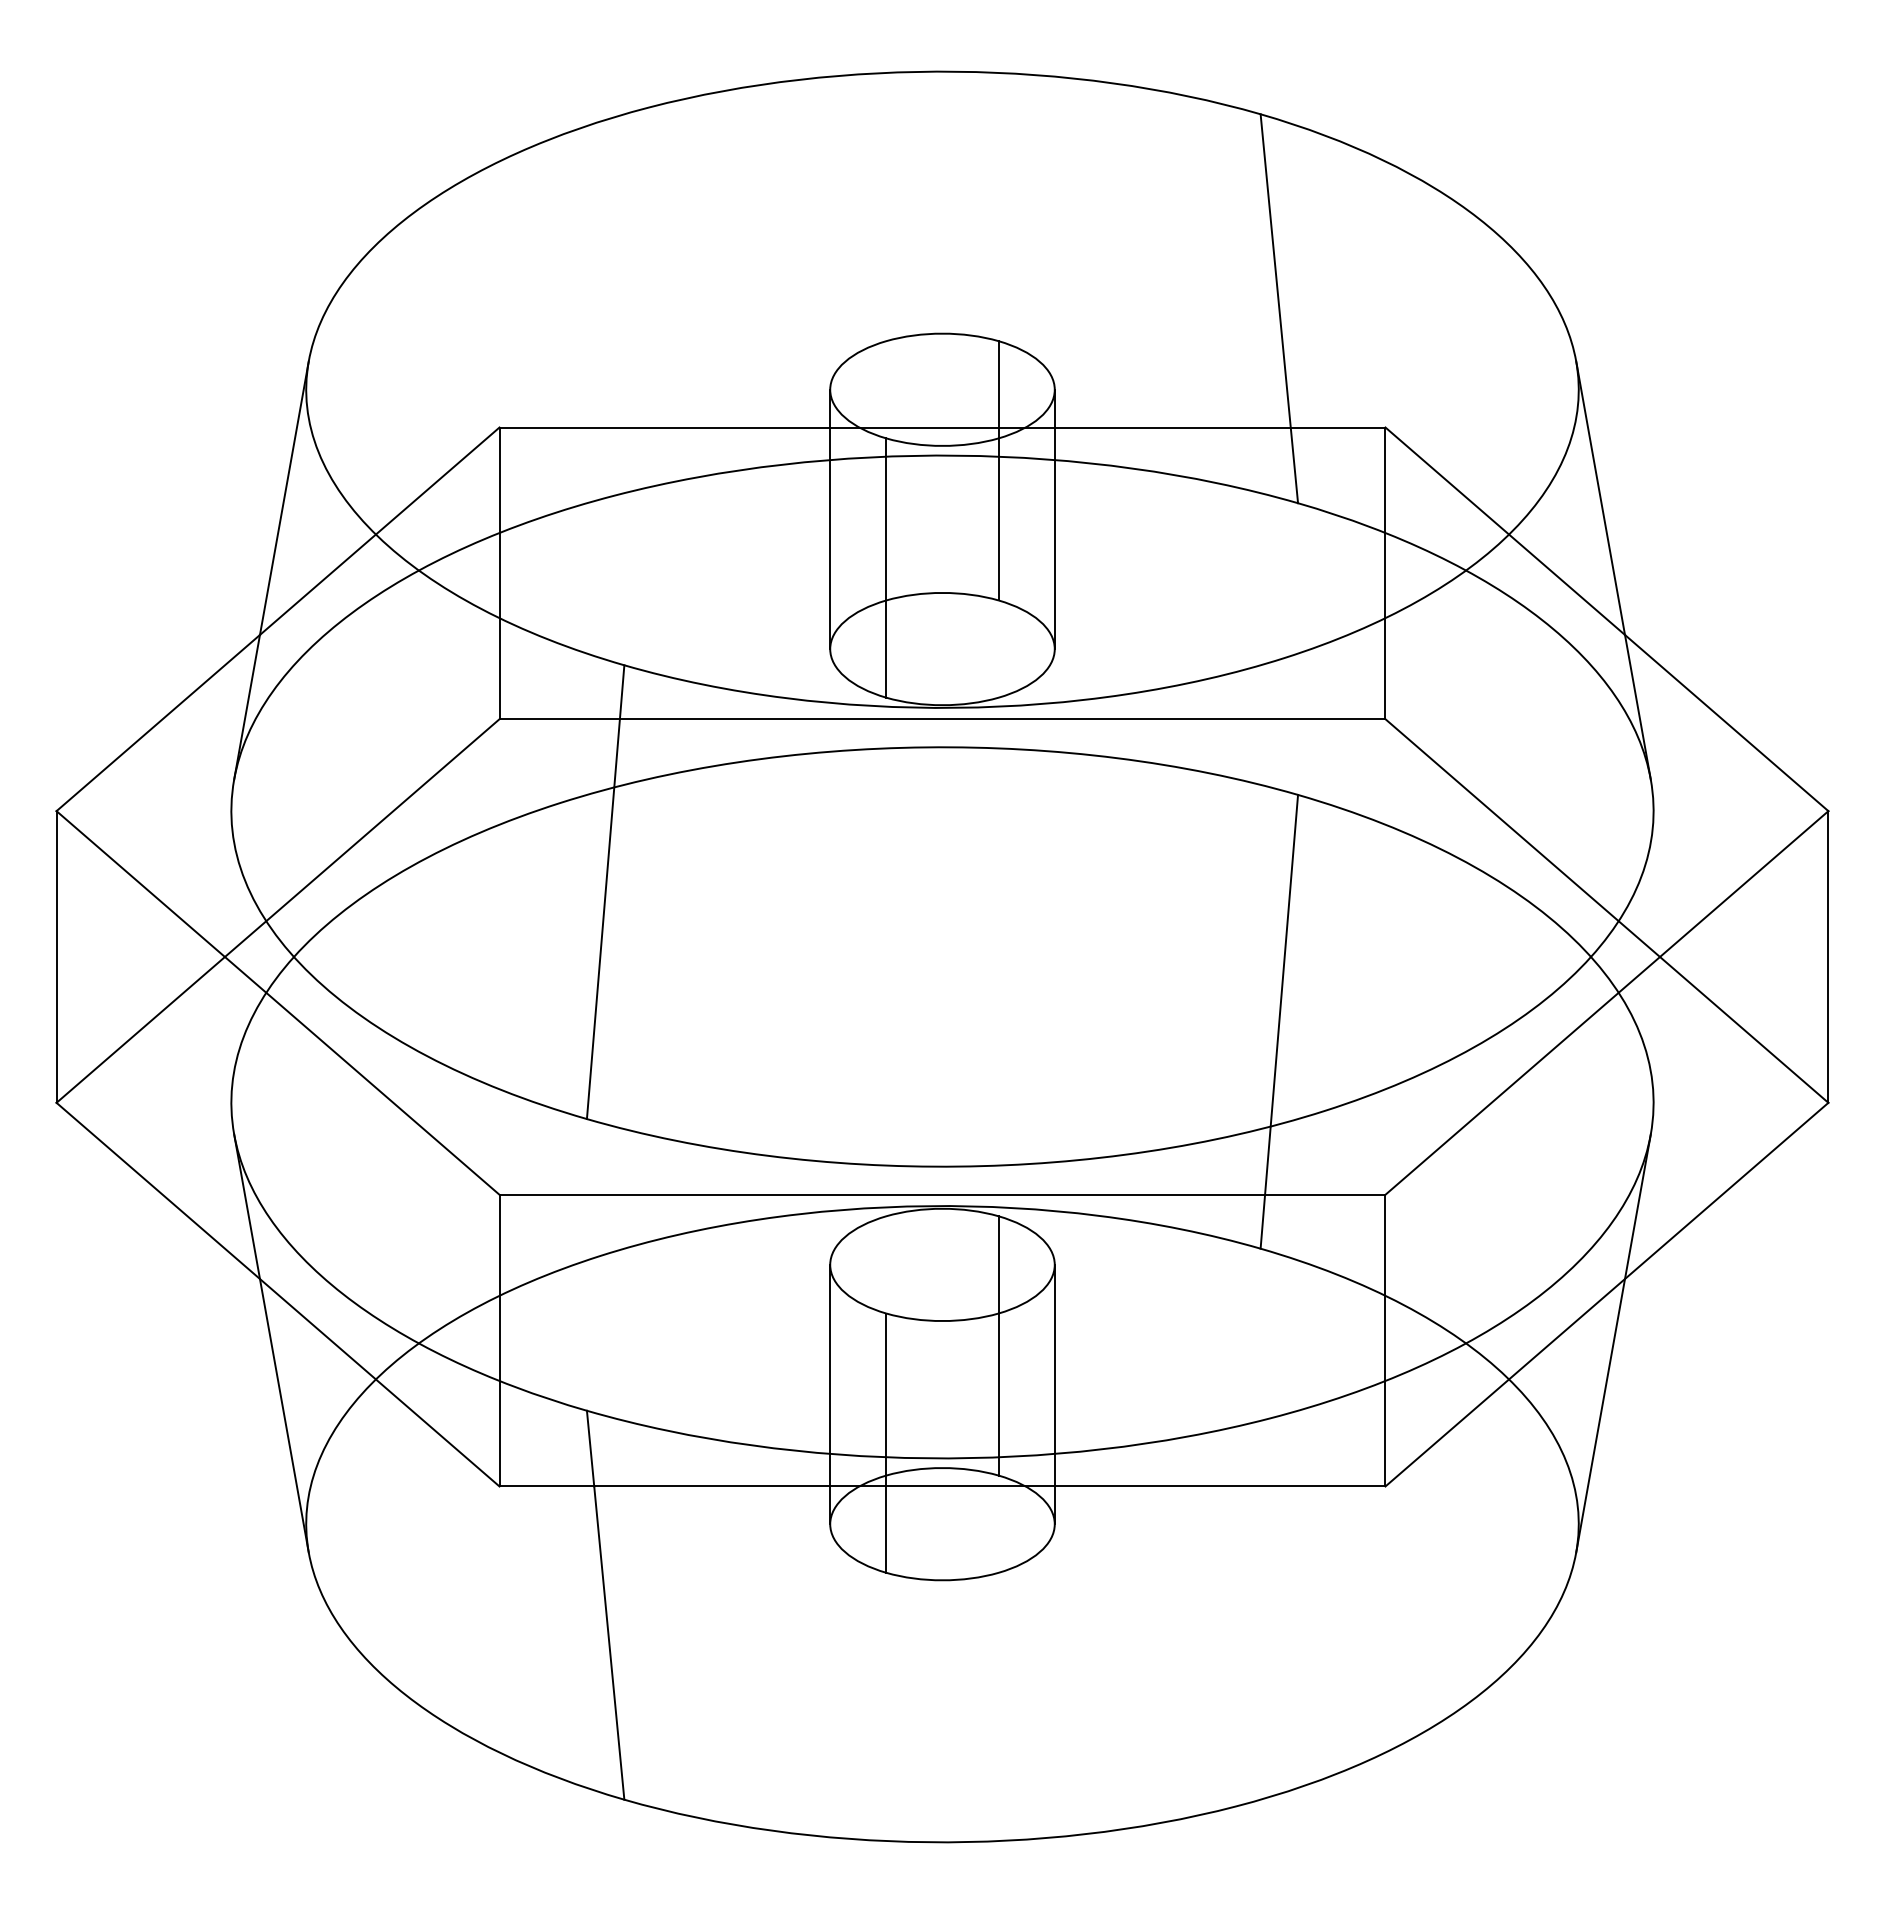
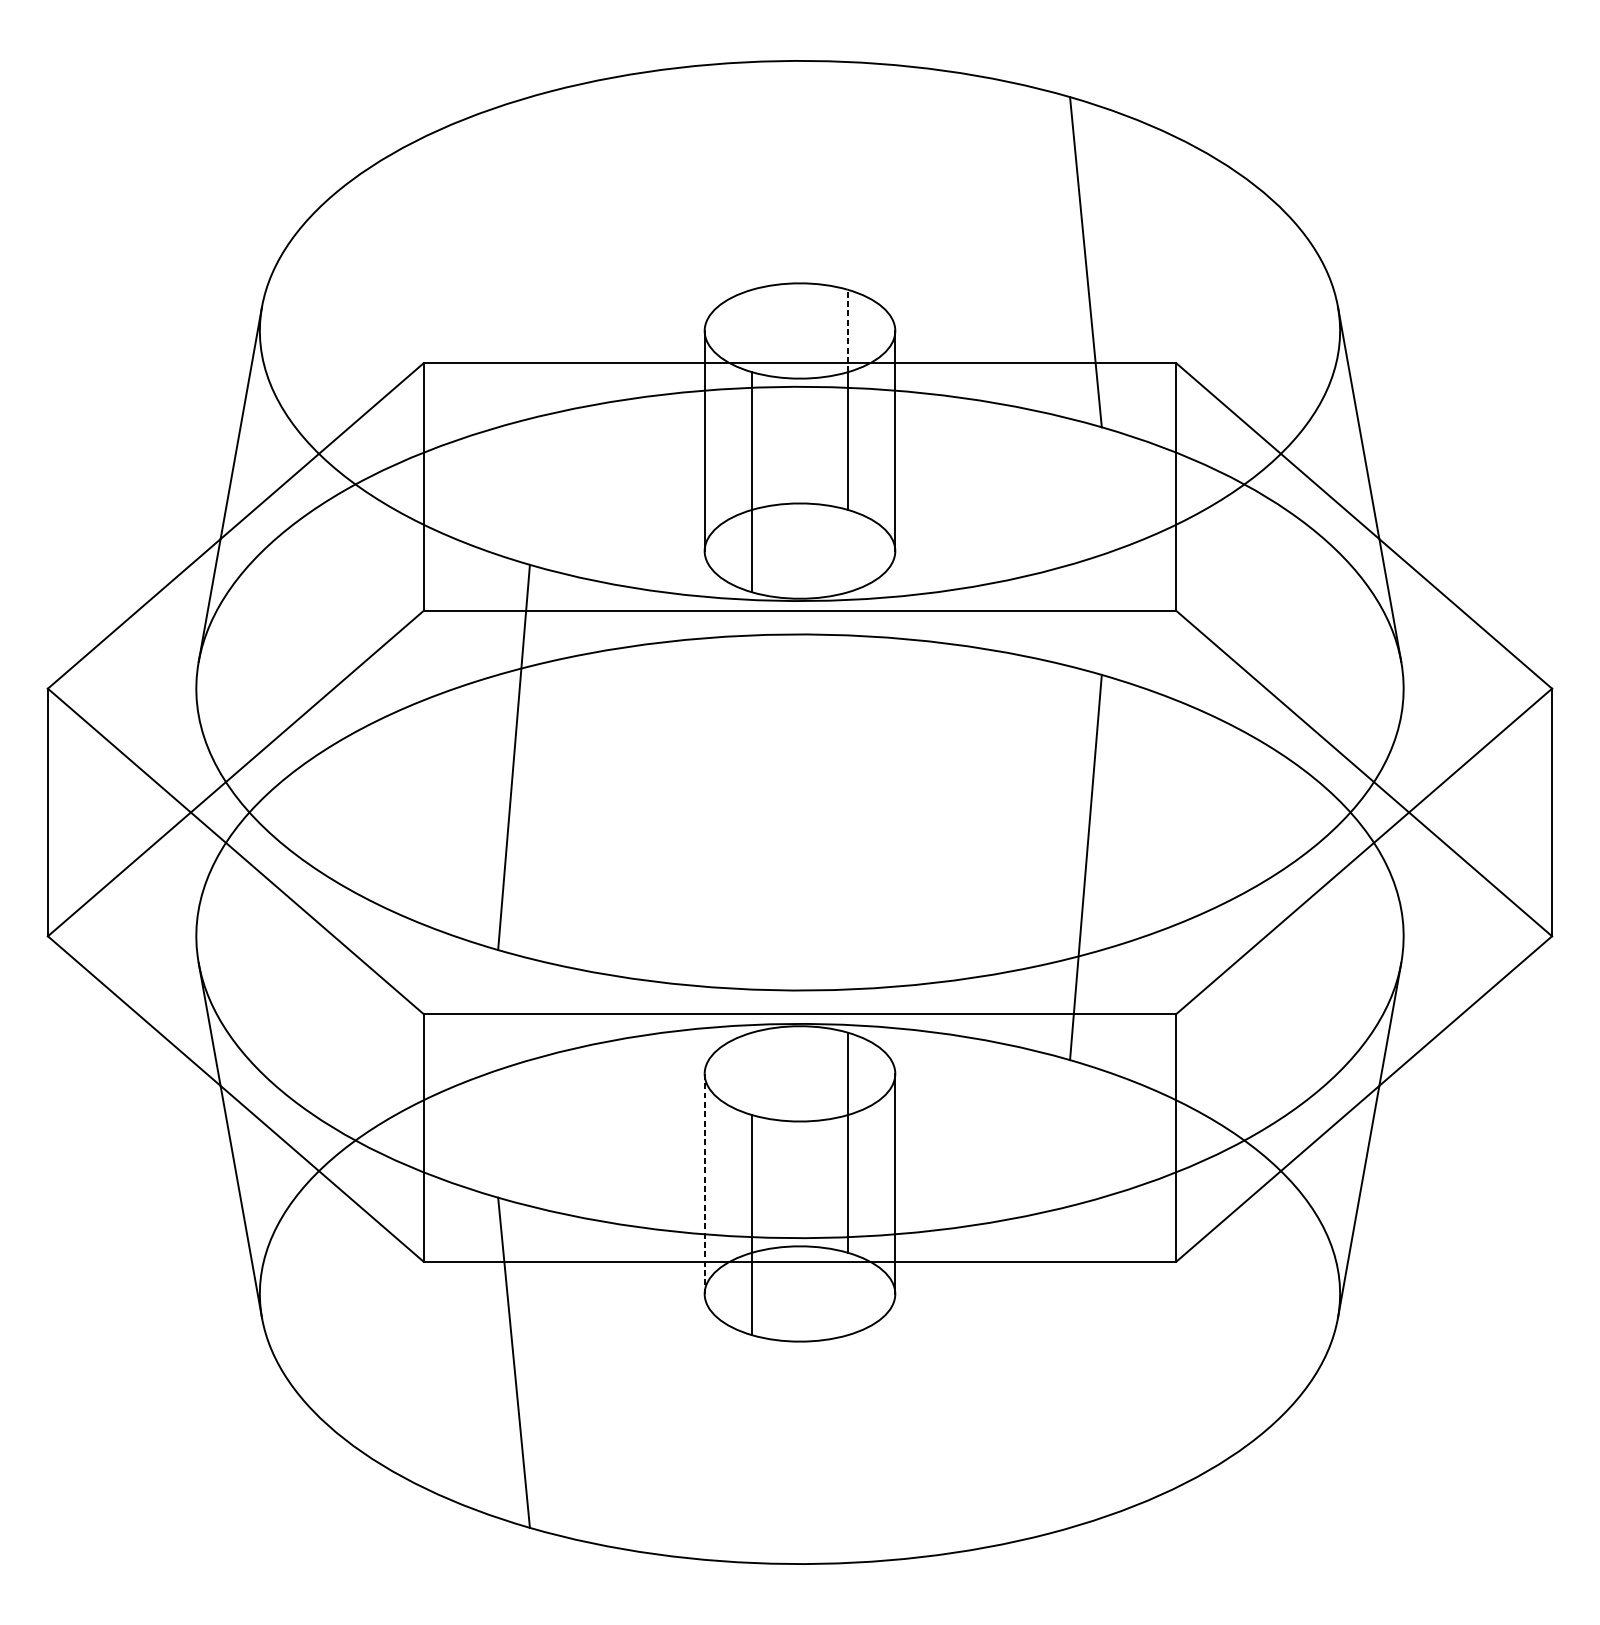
line: (998, 389) -> (847, 330), solid -> dashed
line: (830, 1394) -> (704, 1183), solid -> dashed

